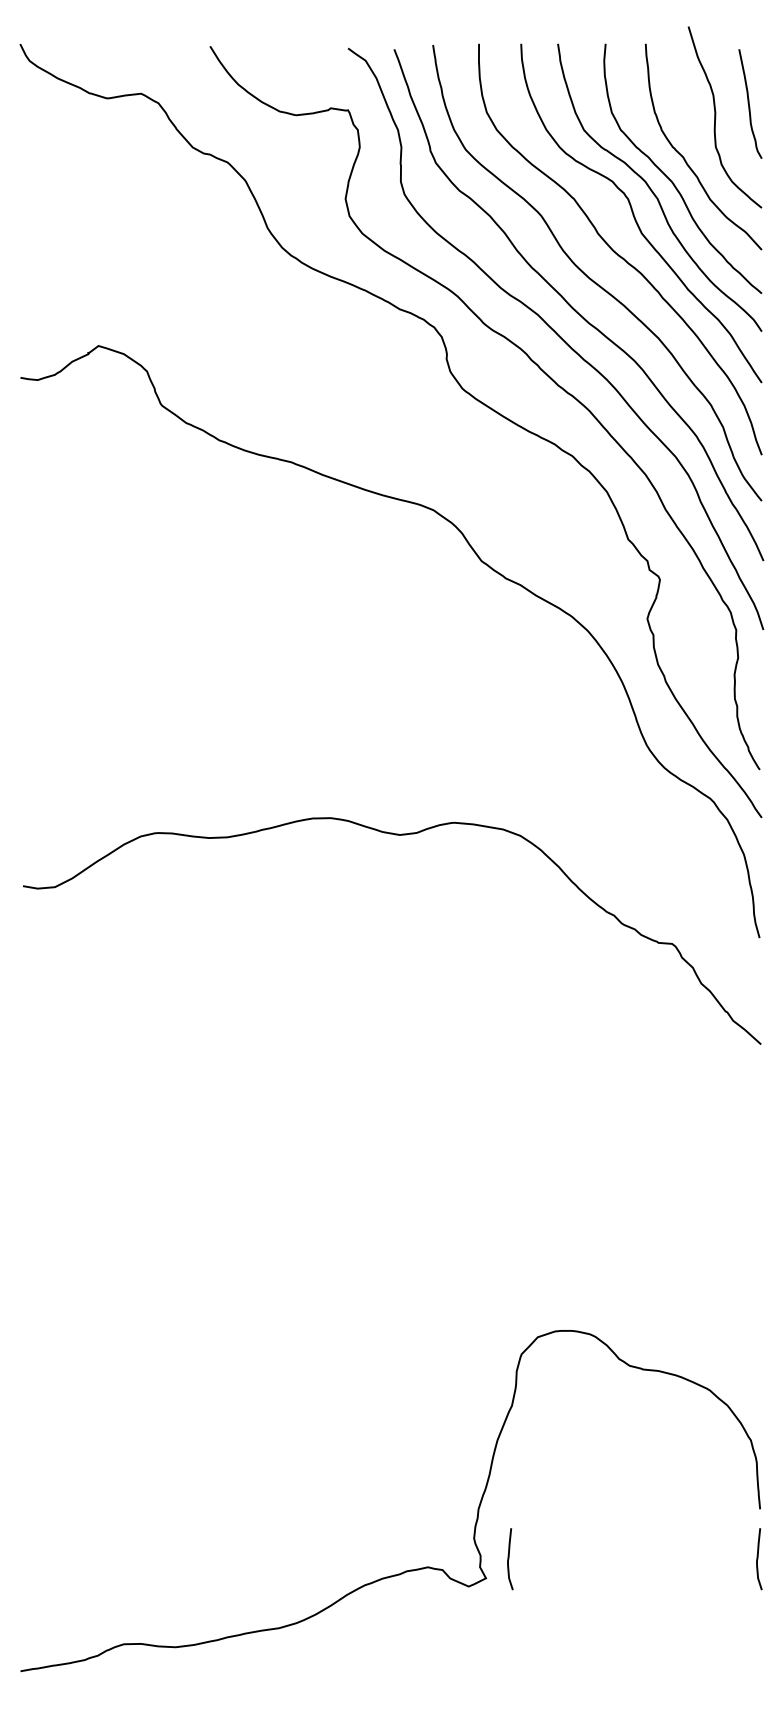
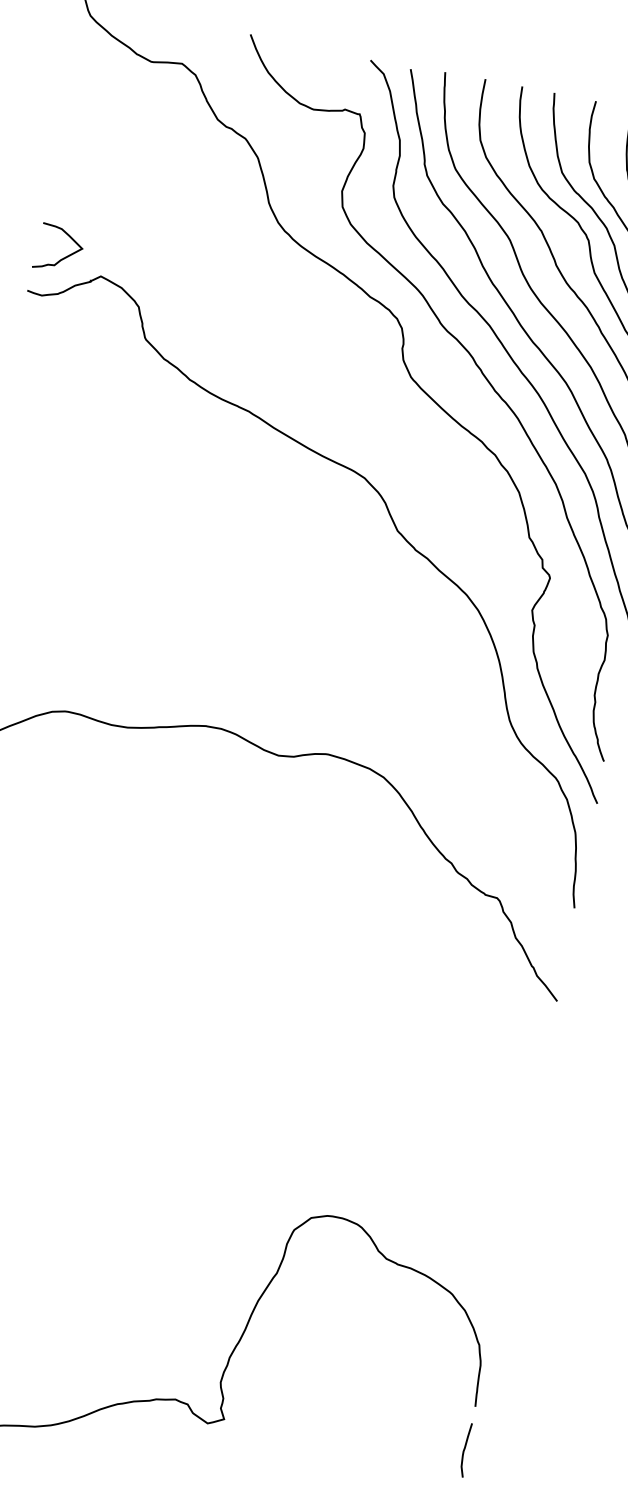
curve: (54, 332) -> (64, 256), added
curve: (509, 1559) -> (247, 1406), removed

